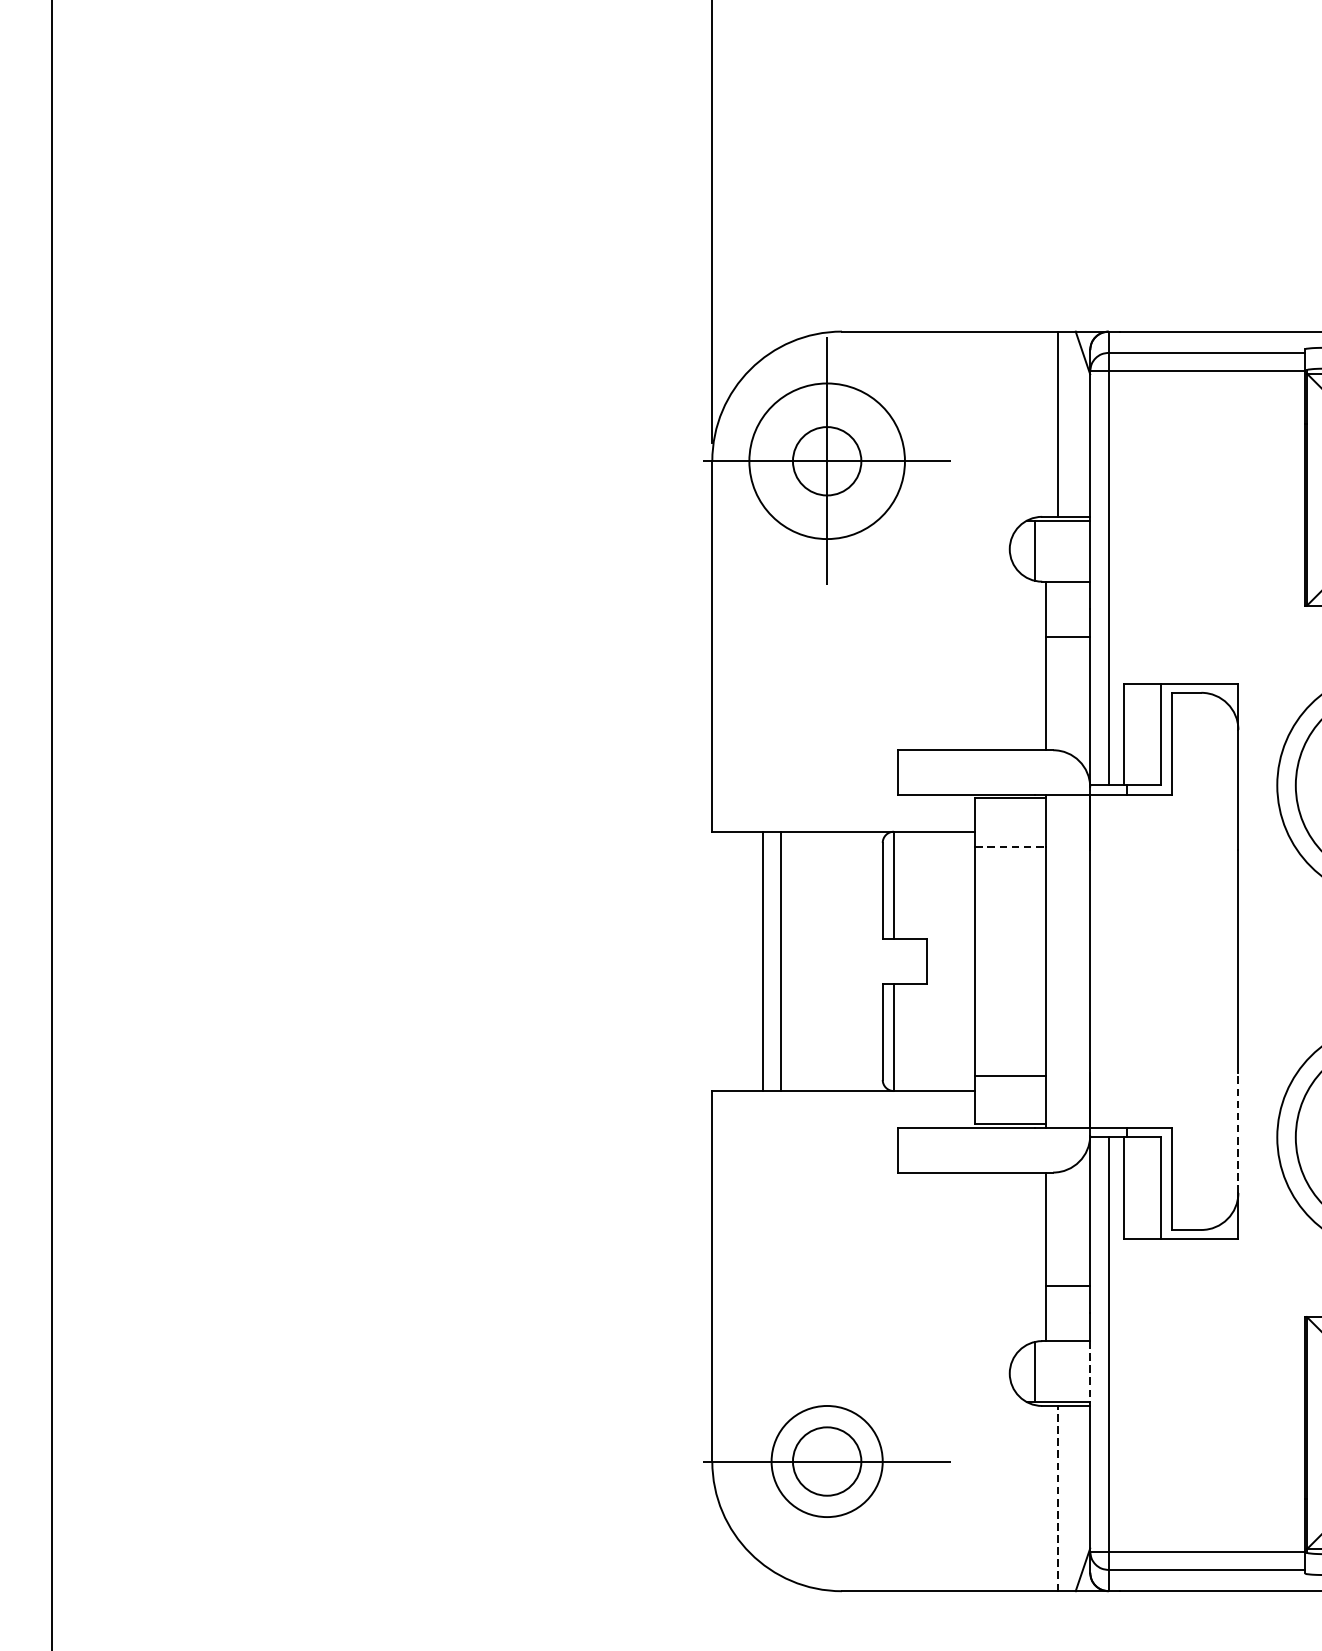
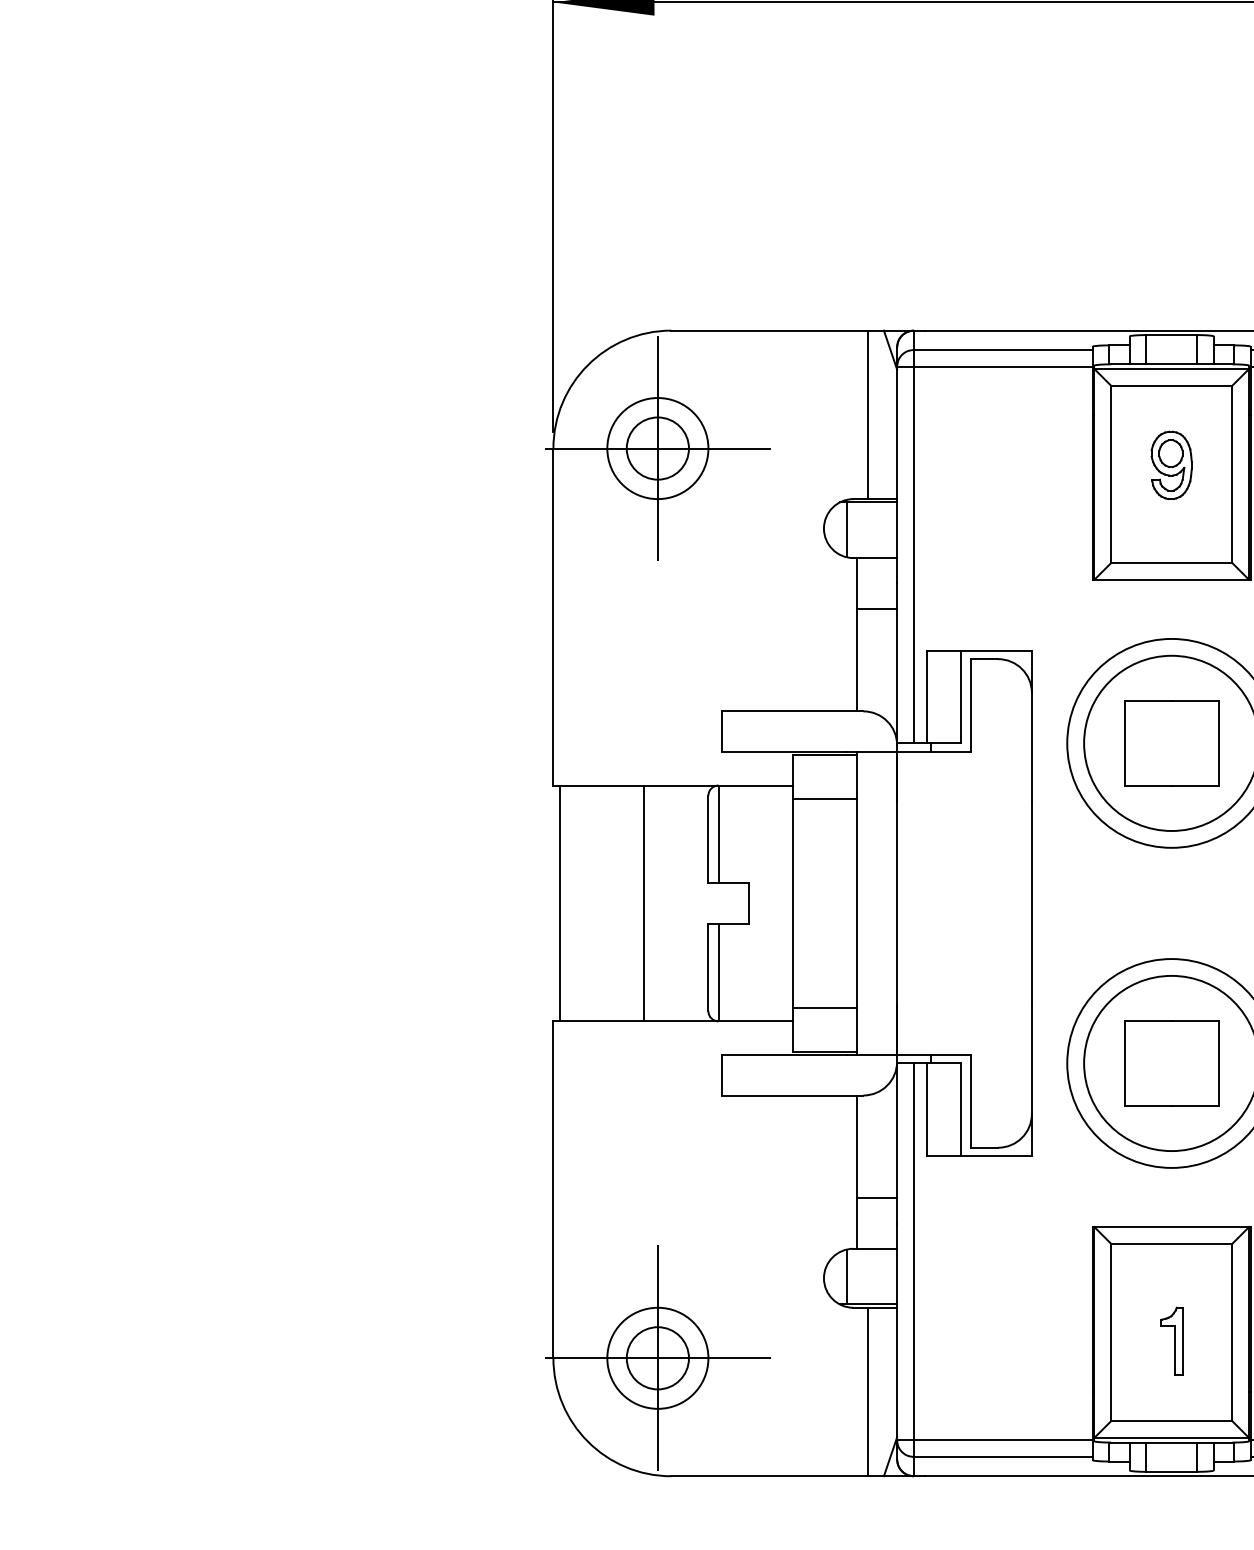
circle: (826, 461) -> (657, 448), size x0.71
line: (1011, 846) -> (825, 798), dashed -> solid
line: (762, 961) -> (644, 903), moved
line: (781, 961) -> (560, 903), moved
line: (1237, 1132) -> (1031, 1059), dashed -> solid
line: (1090, 1371) -> (897, 1276), dashed -> solid
line: (826, 1461) -> (657, 1358), added
line: (1057, 1498) -> (867, 1391), dashed -> solid

